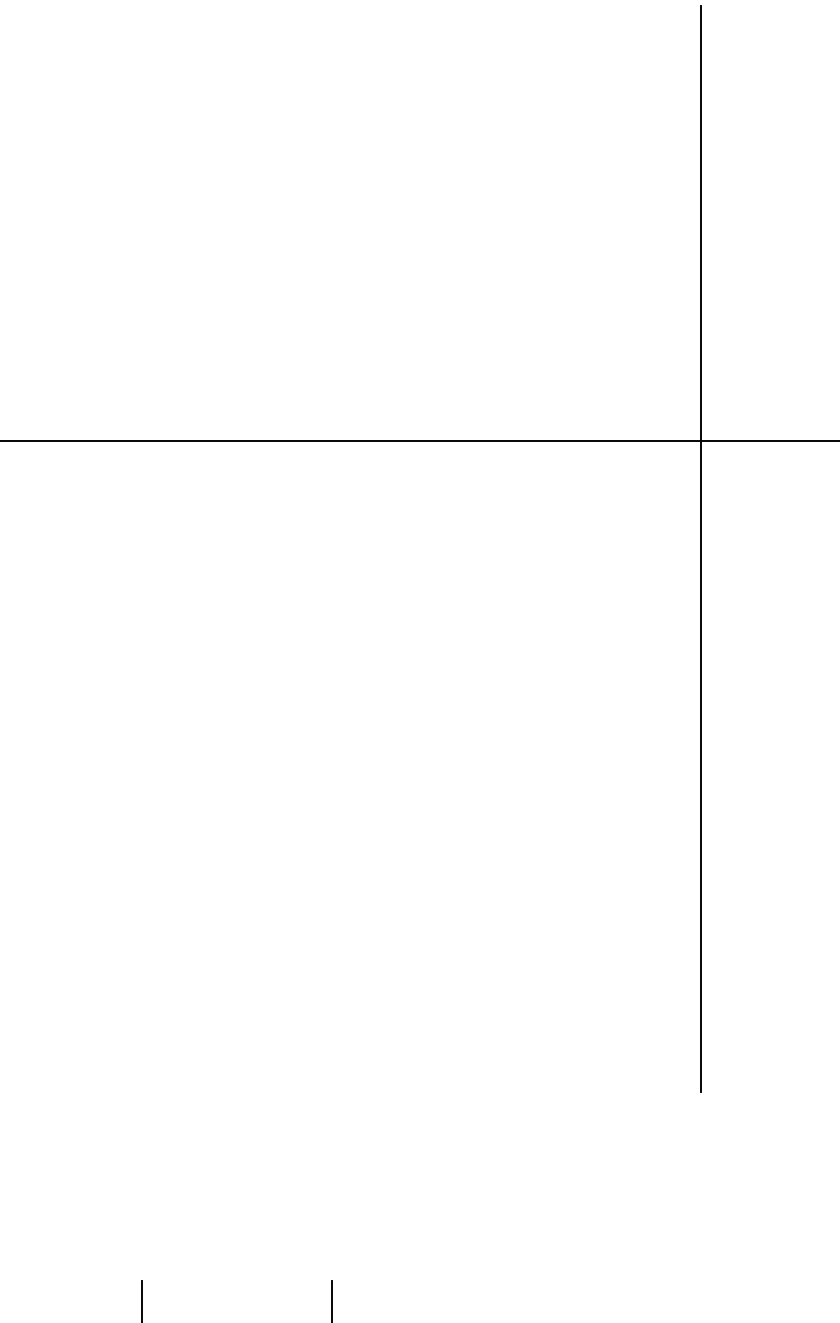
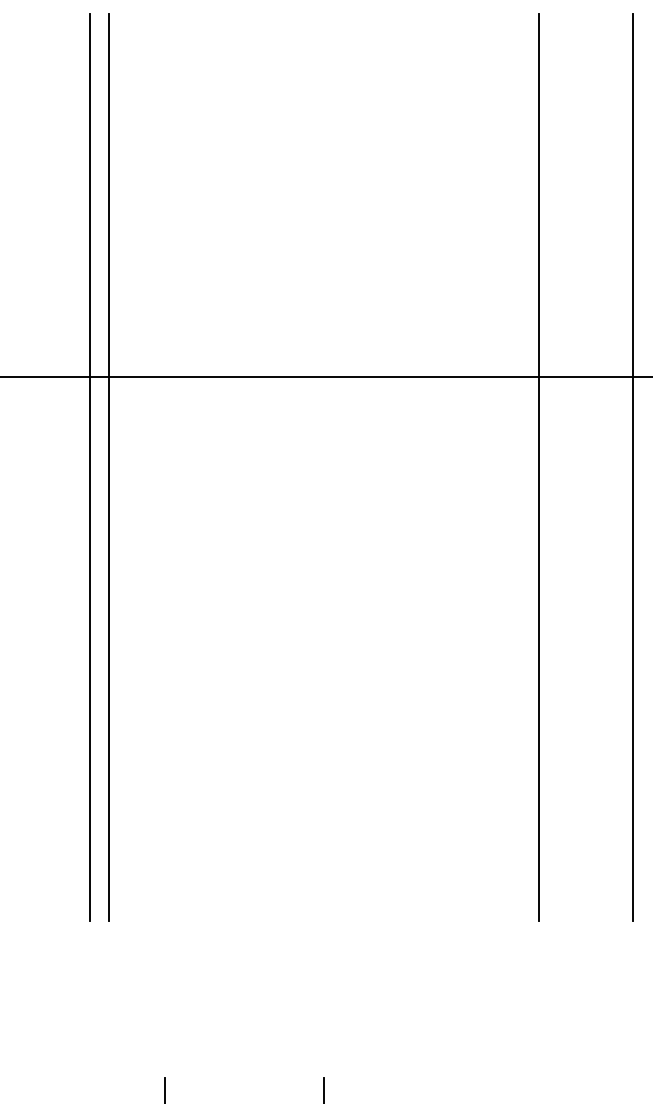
line: (52, 549) -> (90, 467), added
line: (74, 549) -> (108, 467), added
line: (589, 549) -> (539, 467), added

